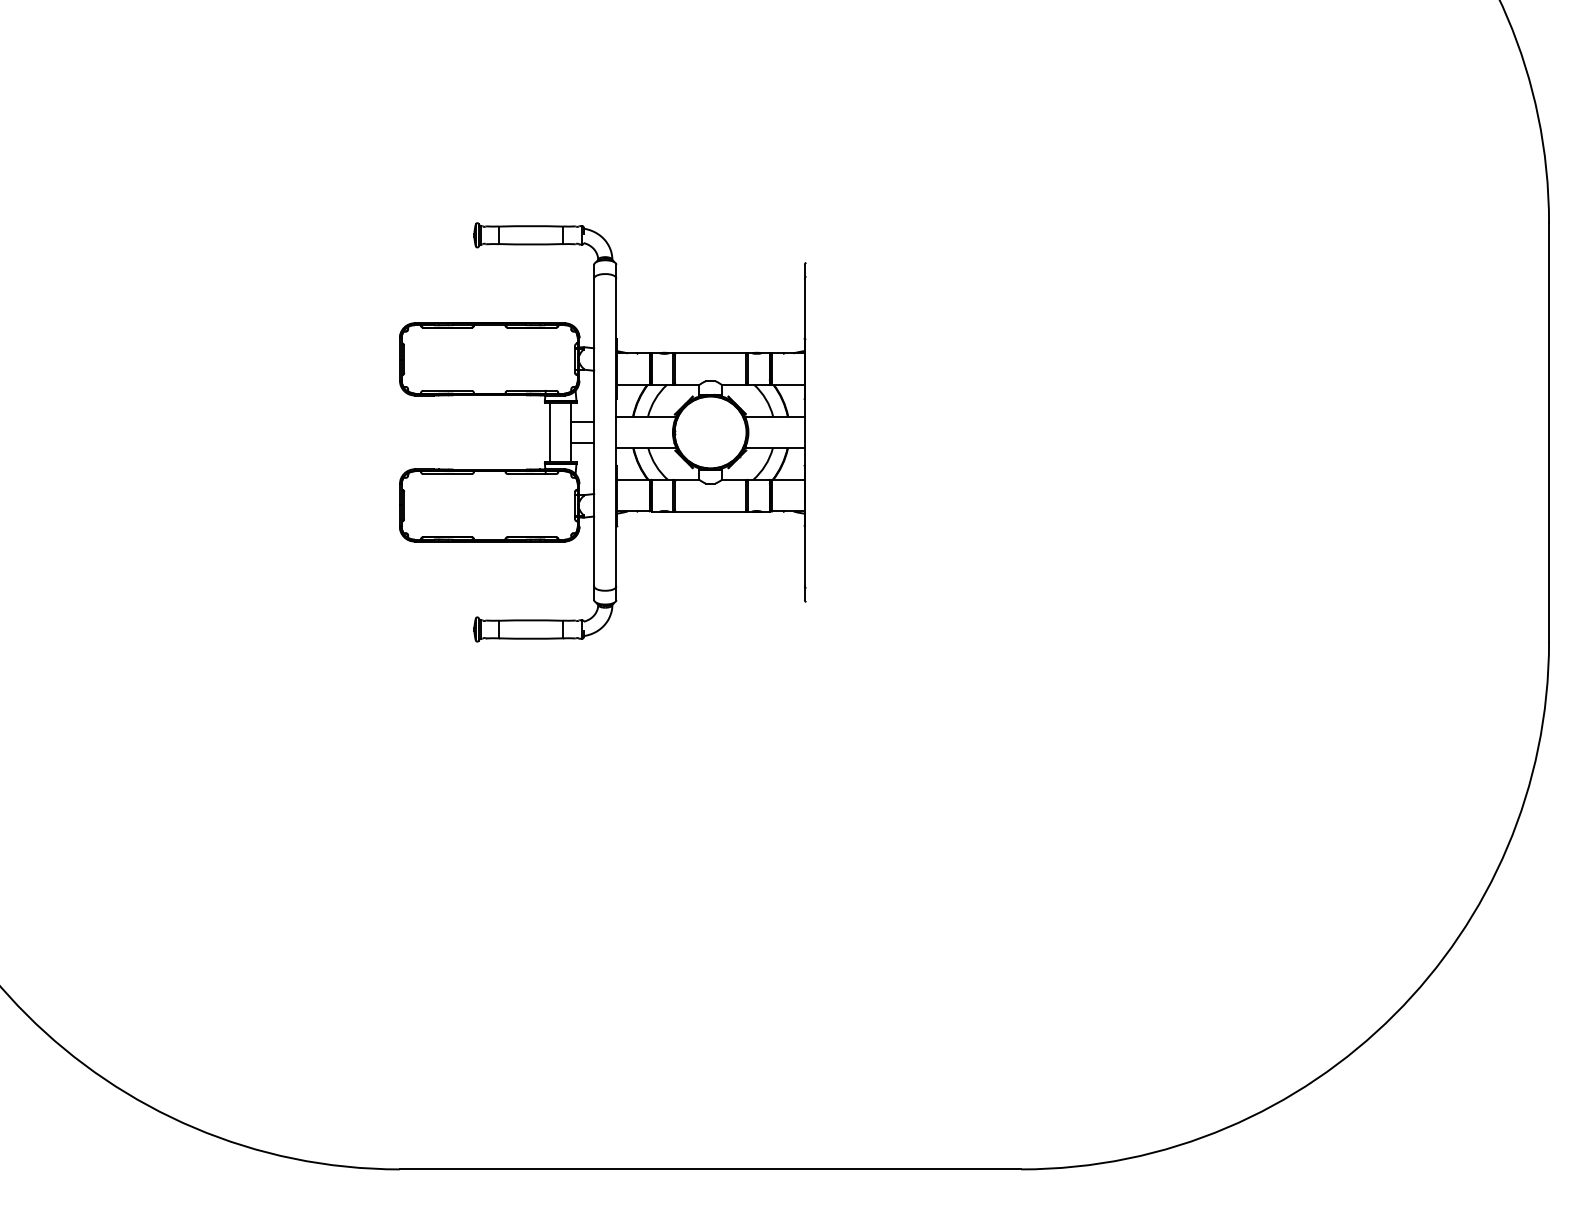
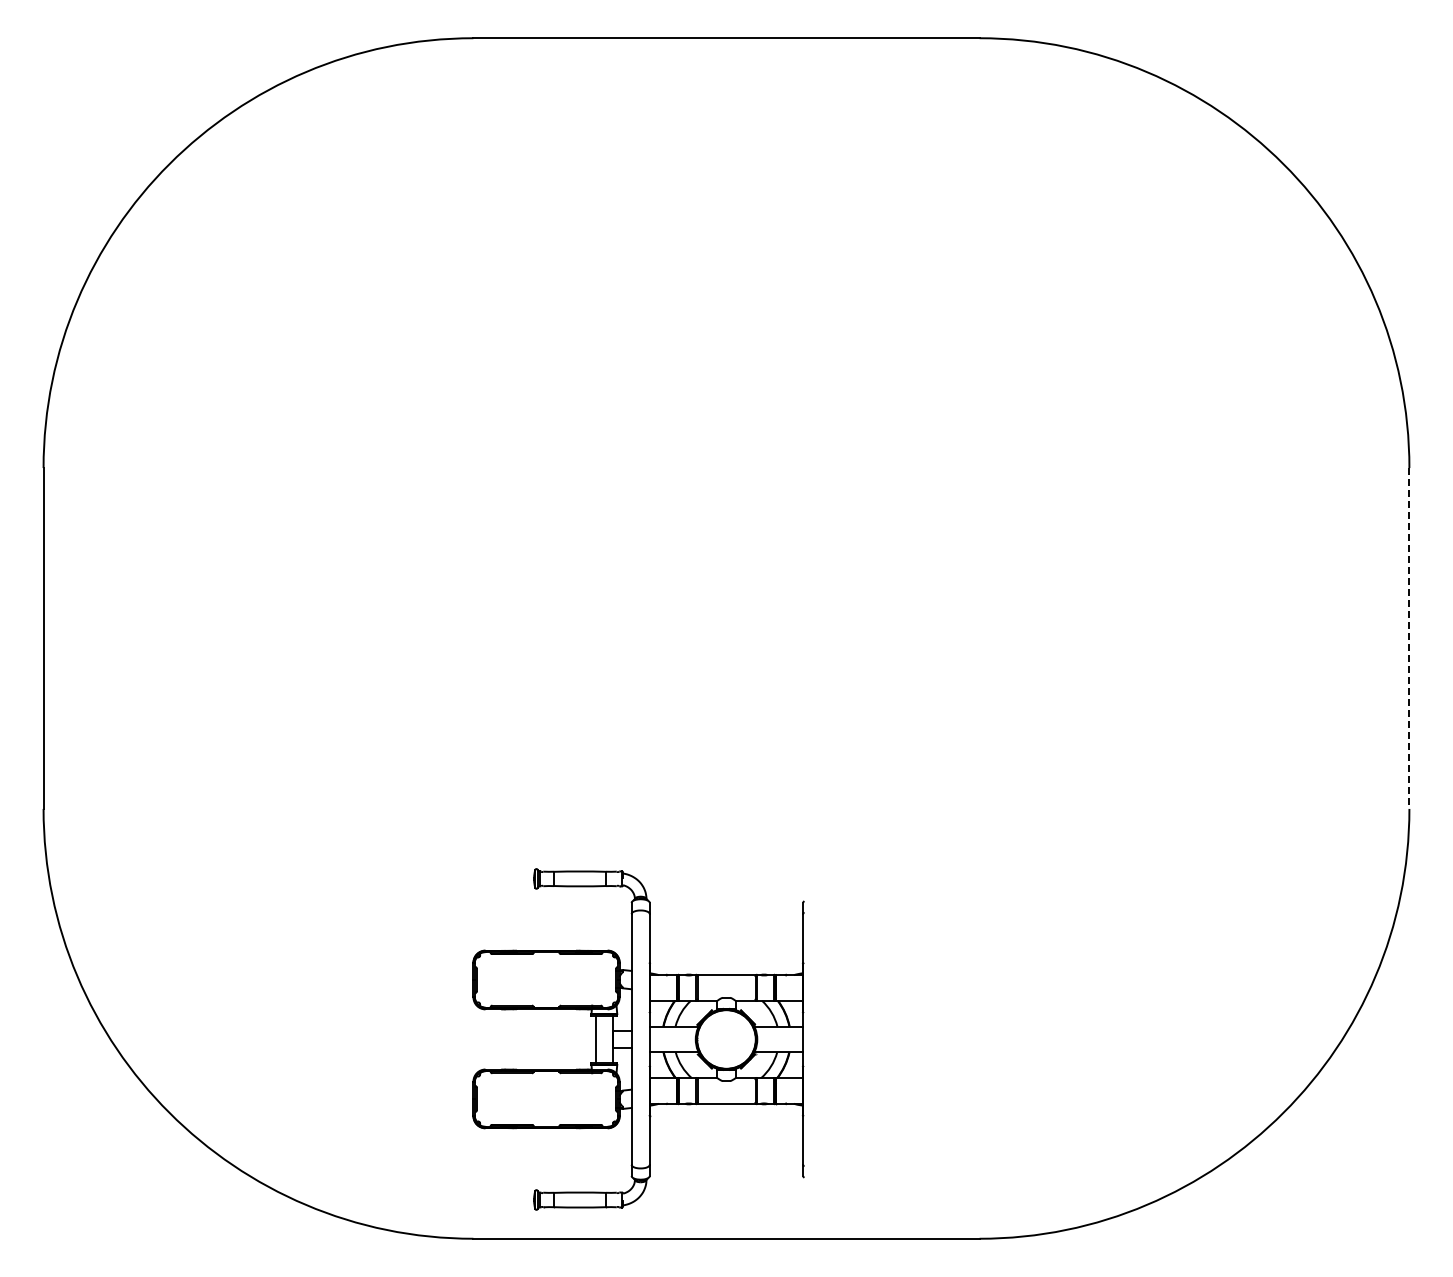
part: (602, 432) -> (638, 1039), moved
line: (1549, 433) -> (1409, 639), solid -> dashed

